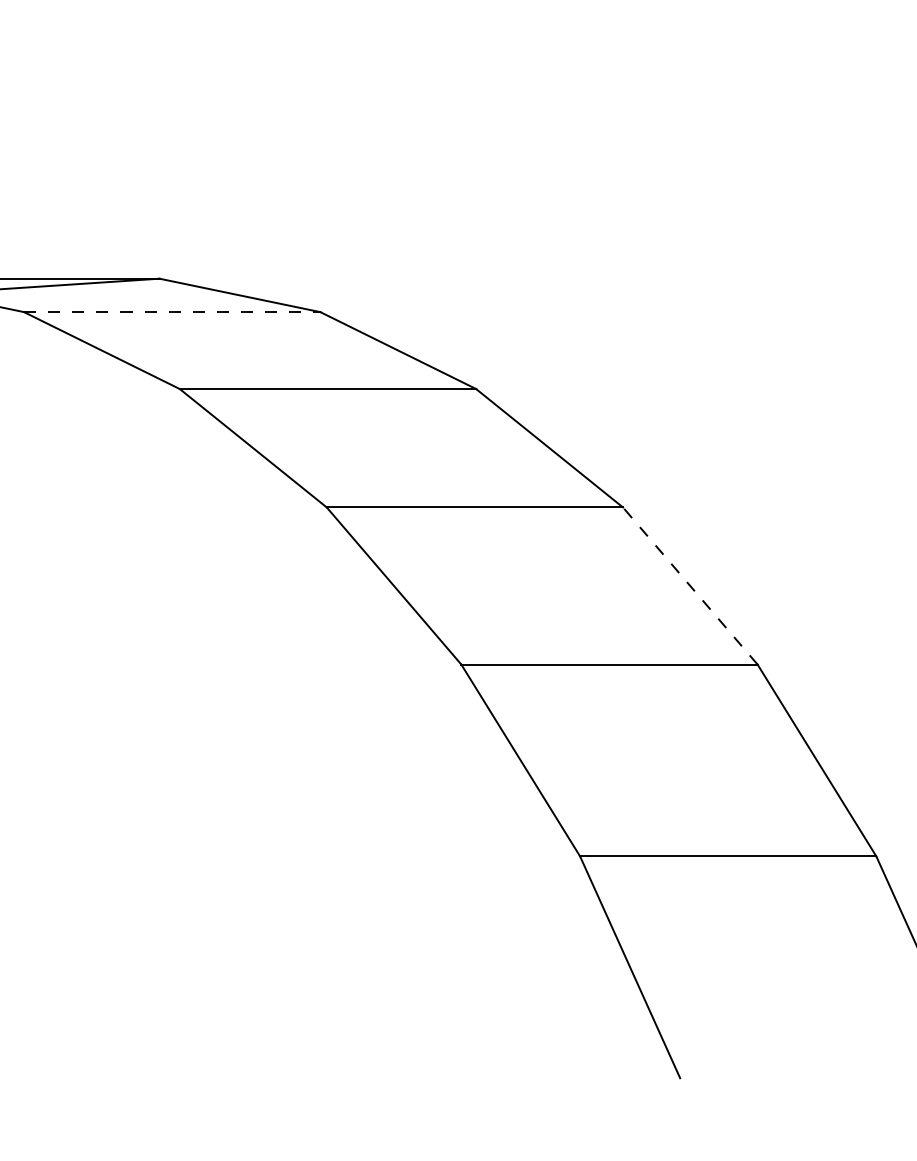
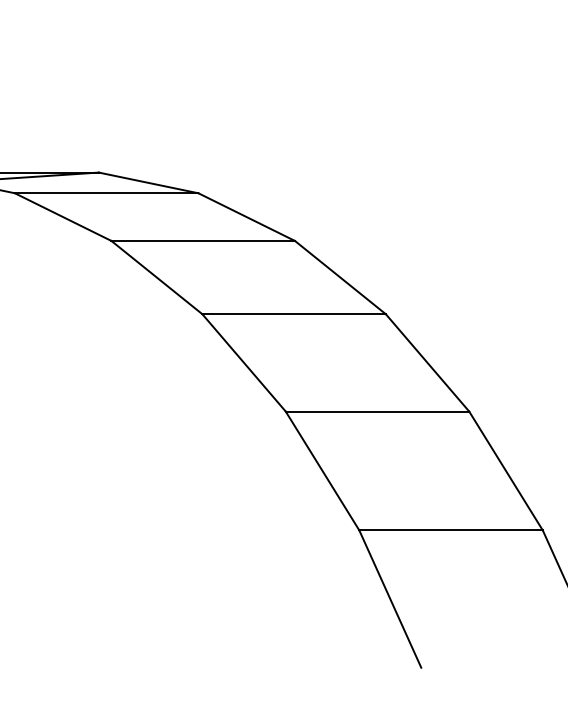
line: (171, 312) -> (106, 193), dashed -> solid
line: (690, 585) -> (427, 362), dashed -> solid

